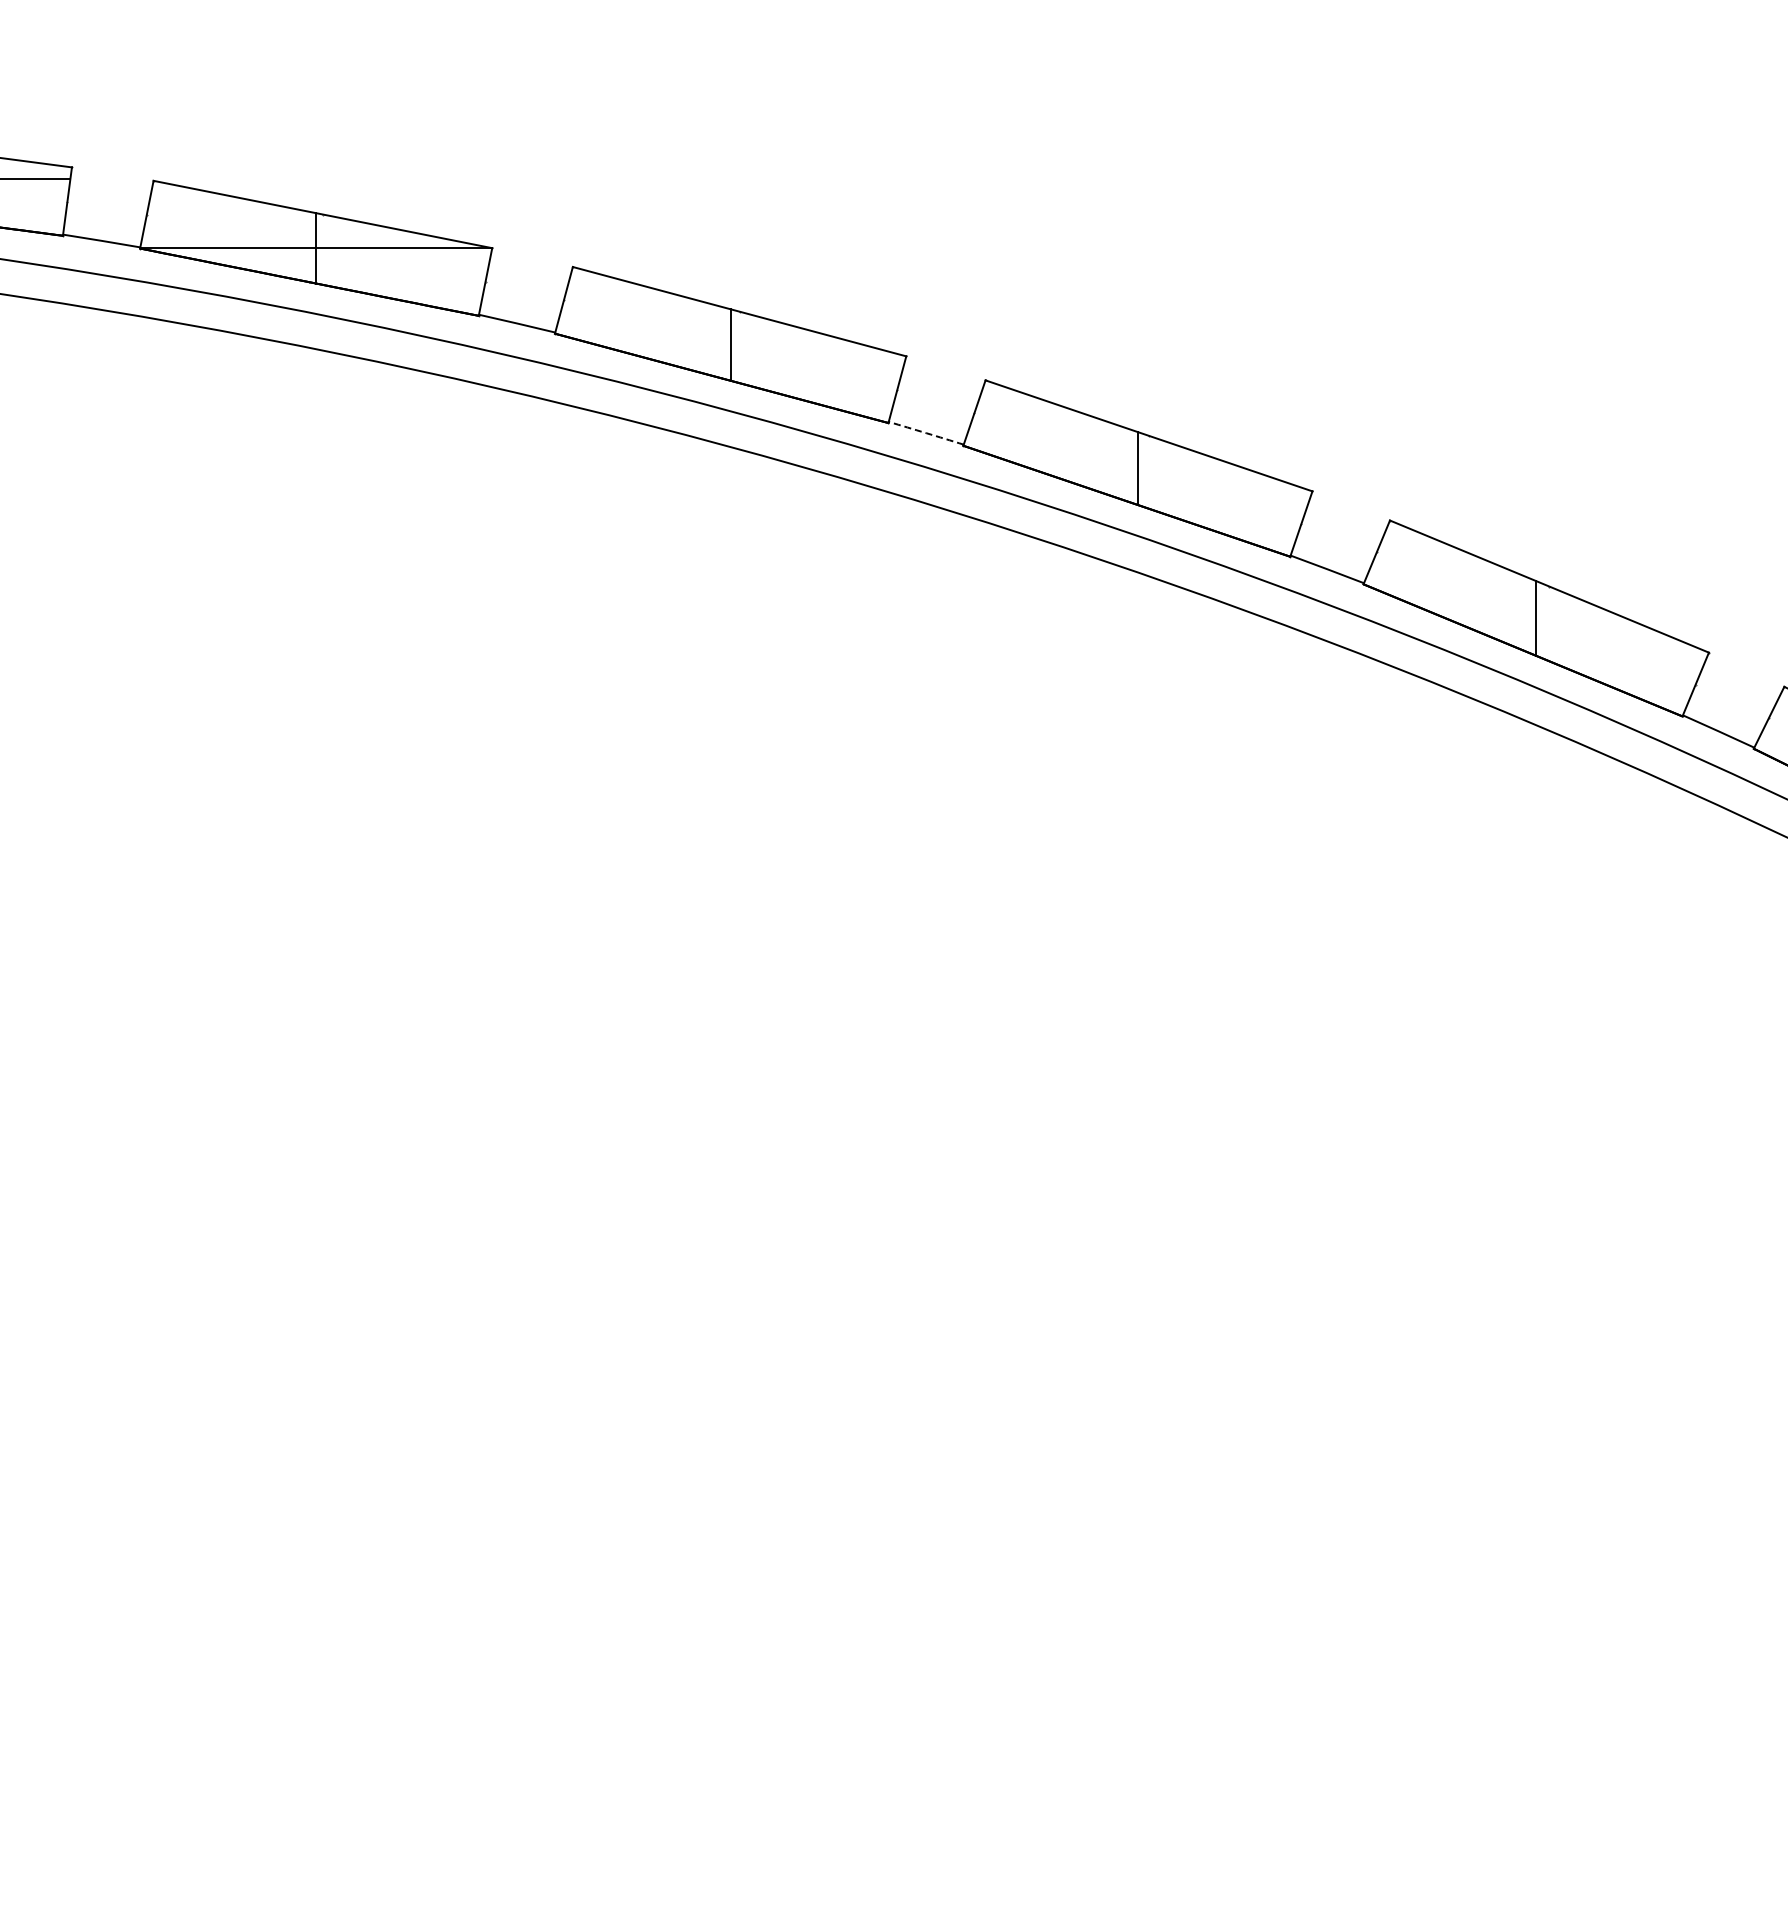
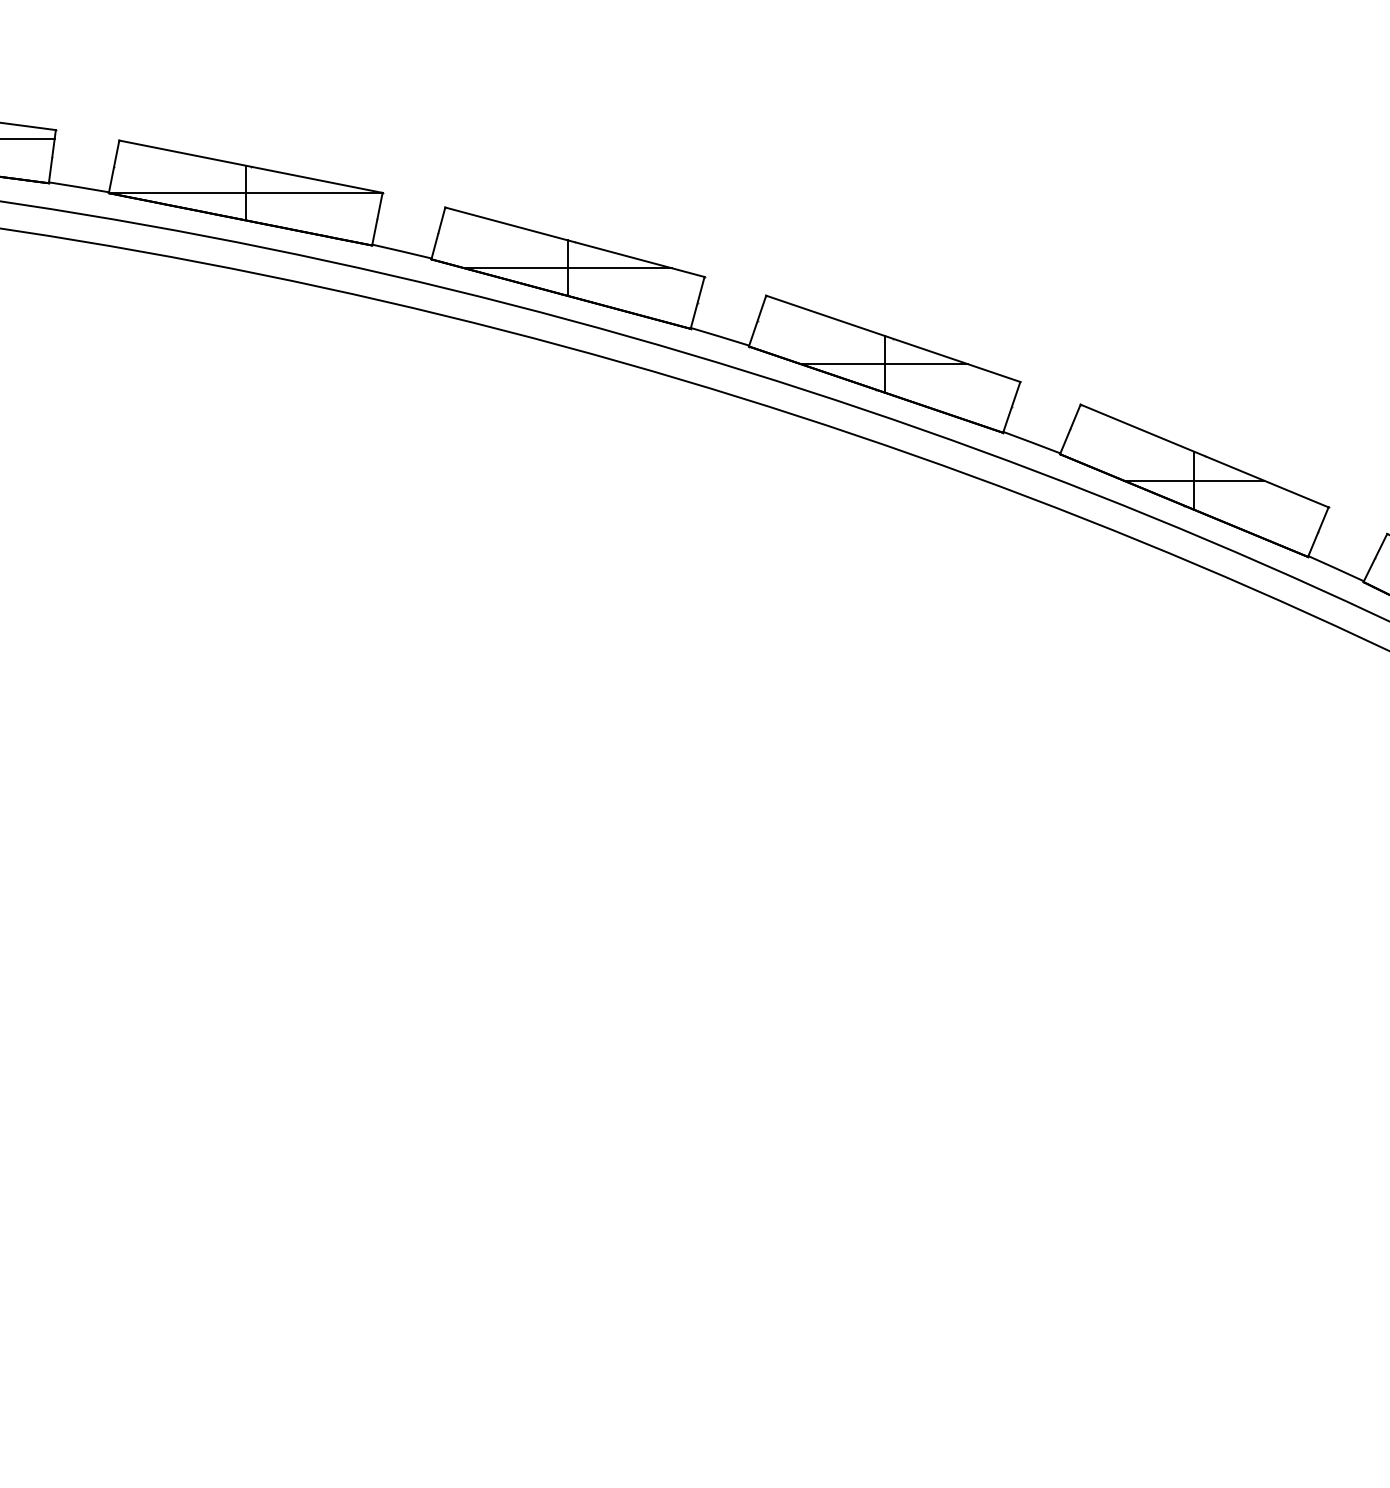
line: (730, 345) -> (567, 268), added
arc: (926, 433) -> (720, 336), dashed -> solid
line: (1137, 468) -> (884, 364), added
line: (1536, 618) -> (1194, 480), added

